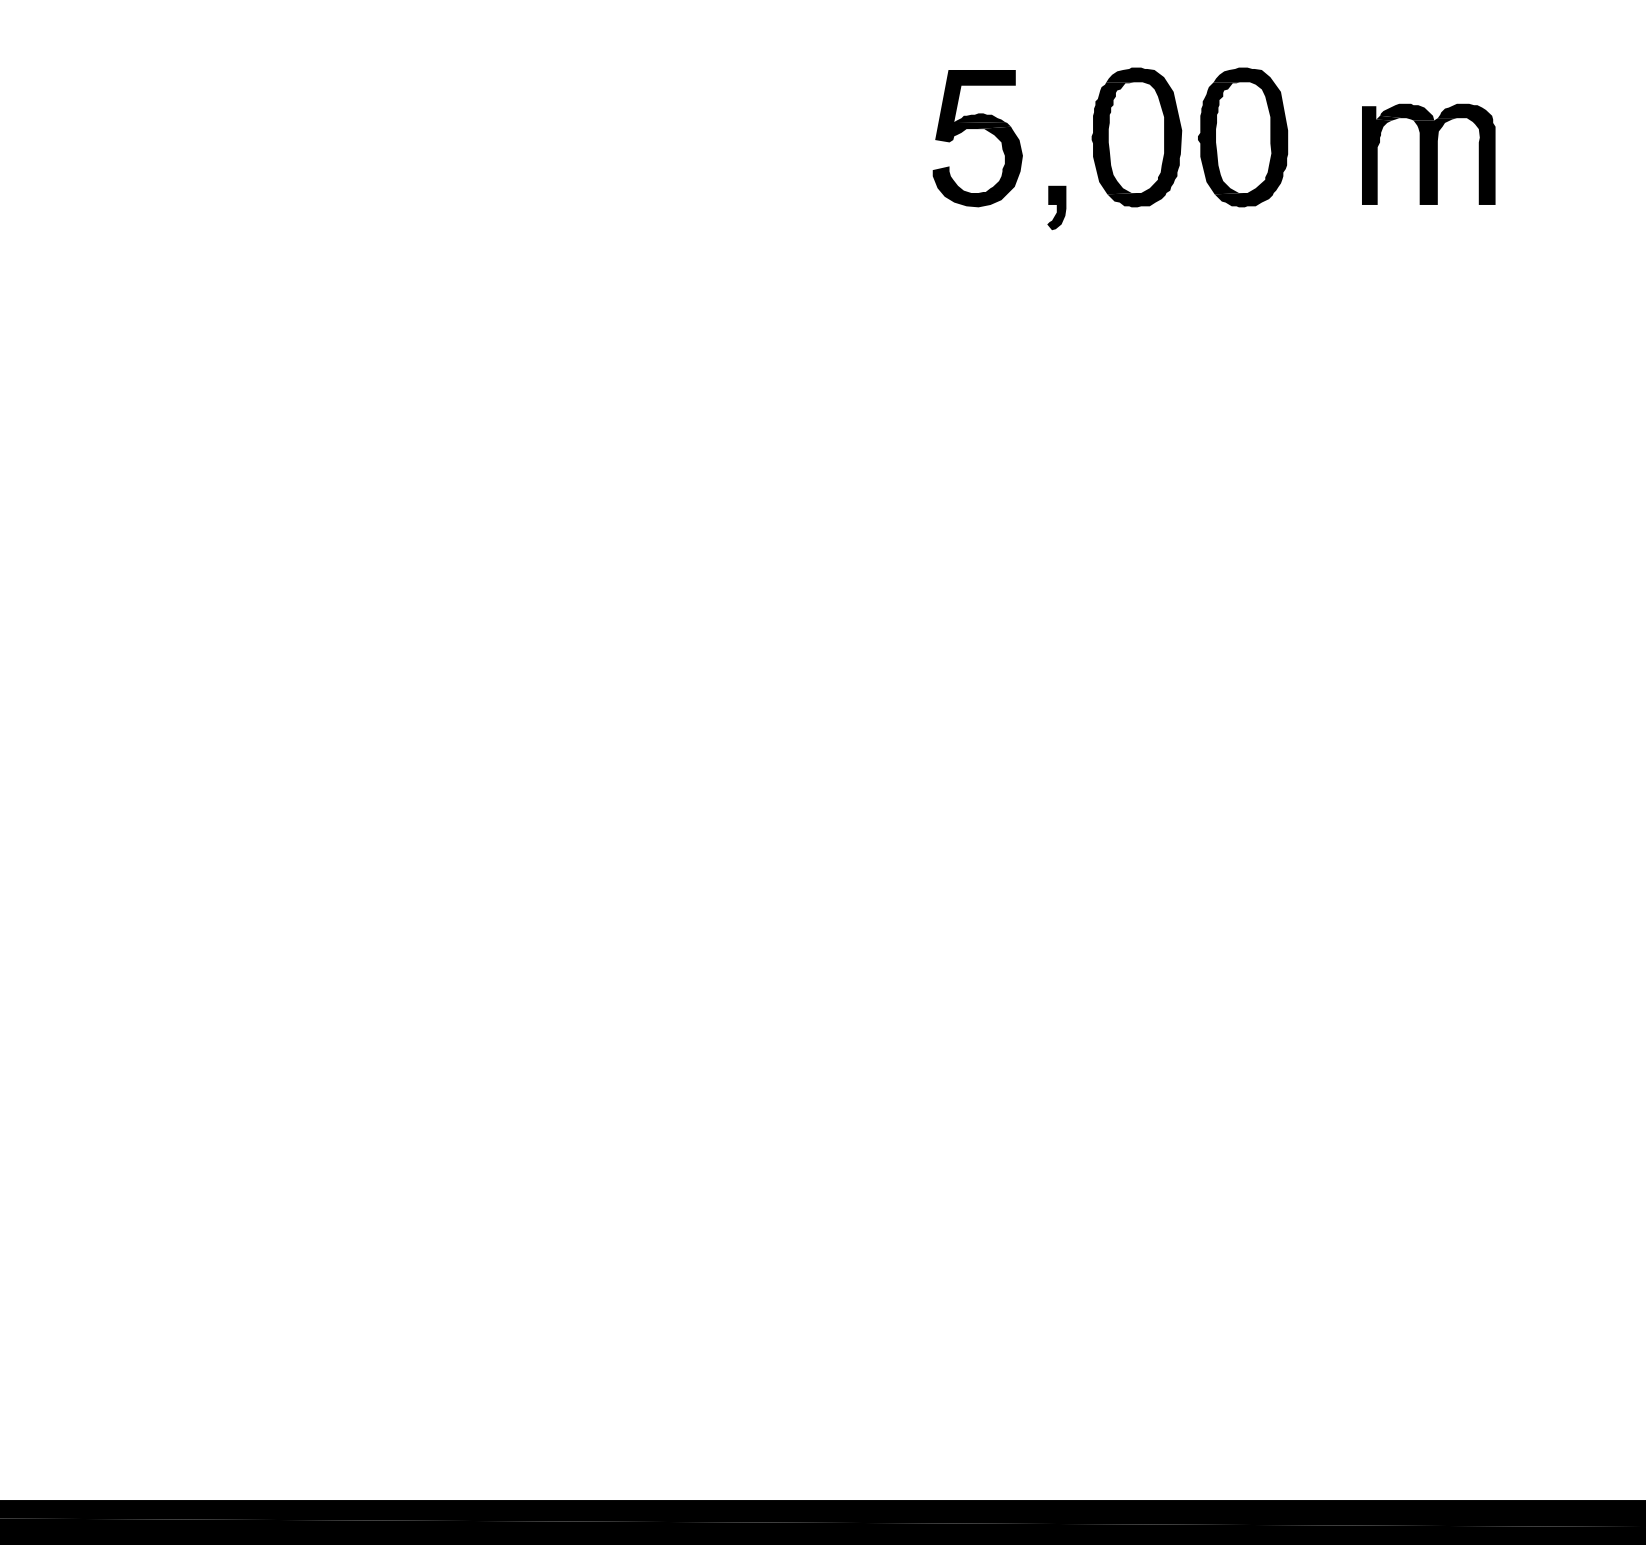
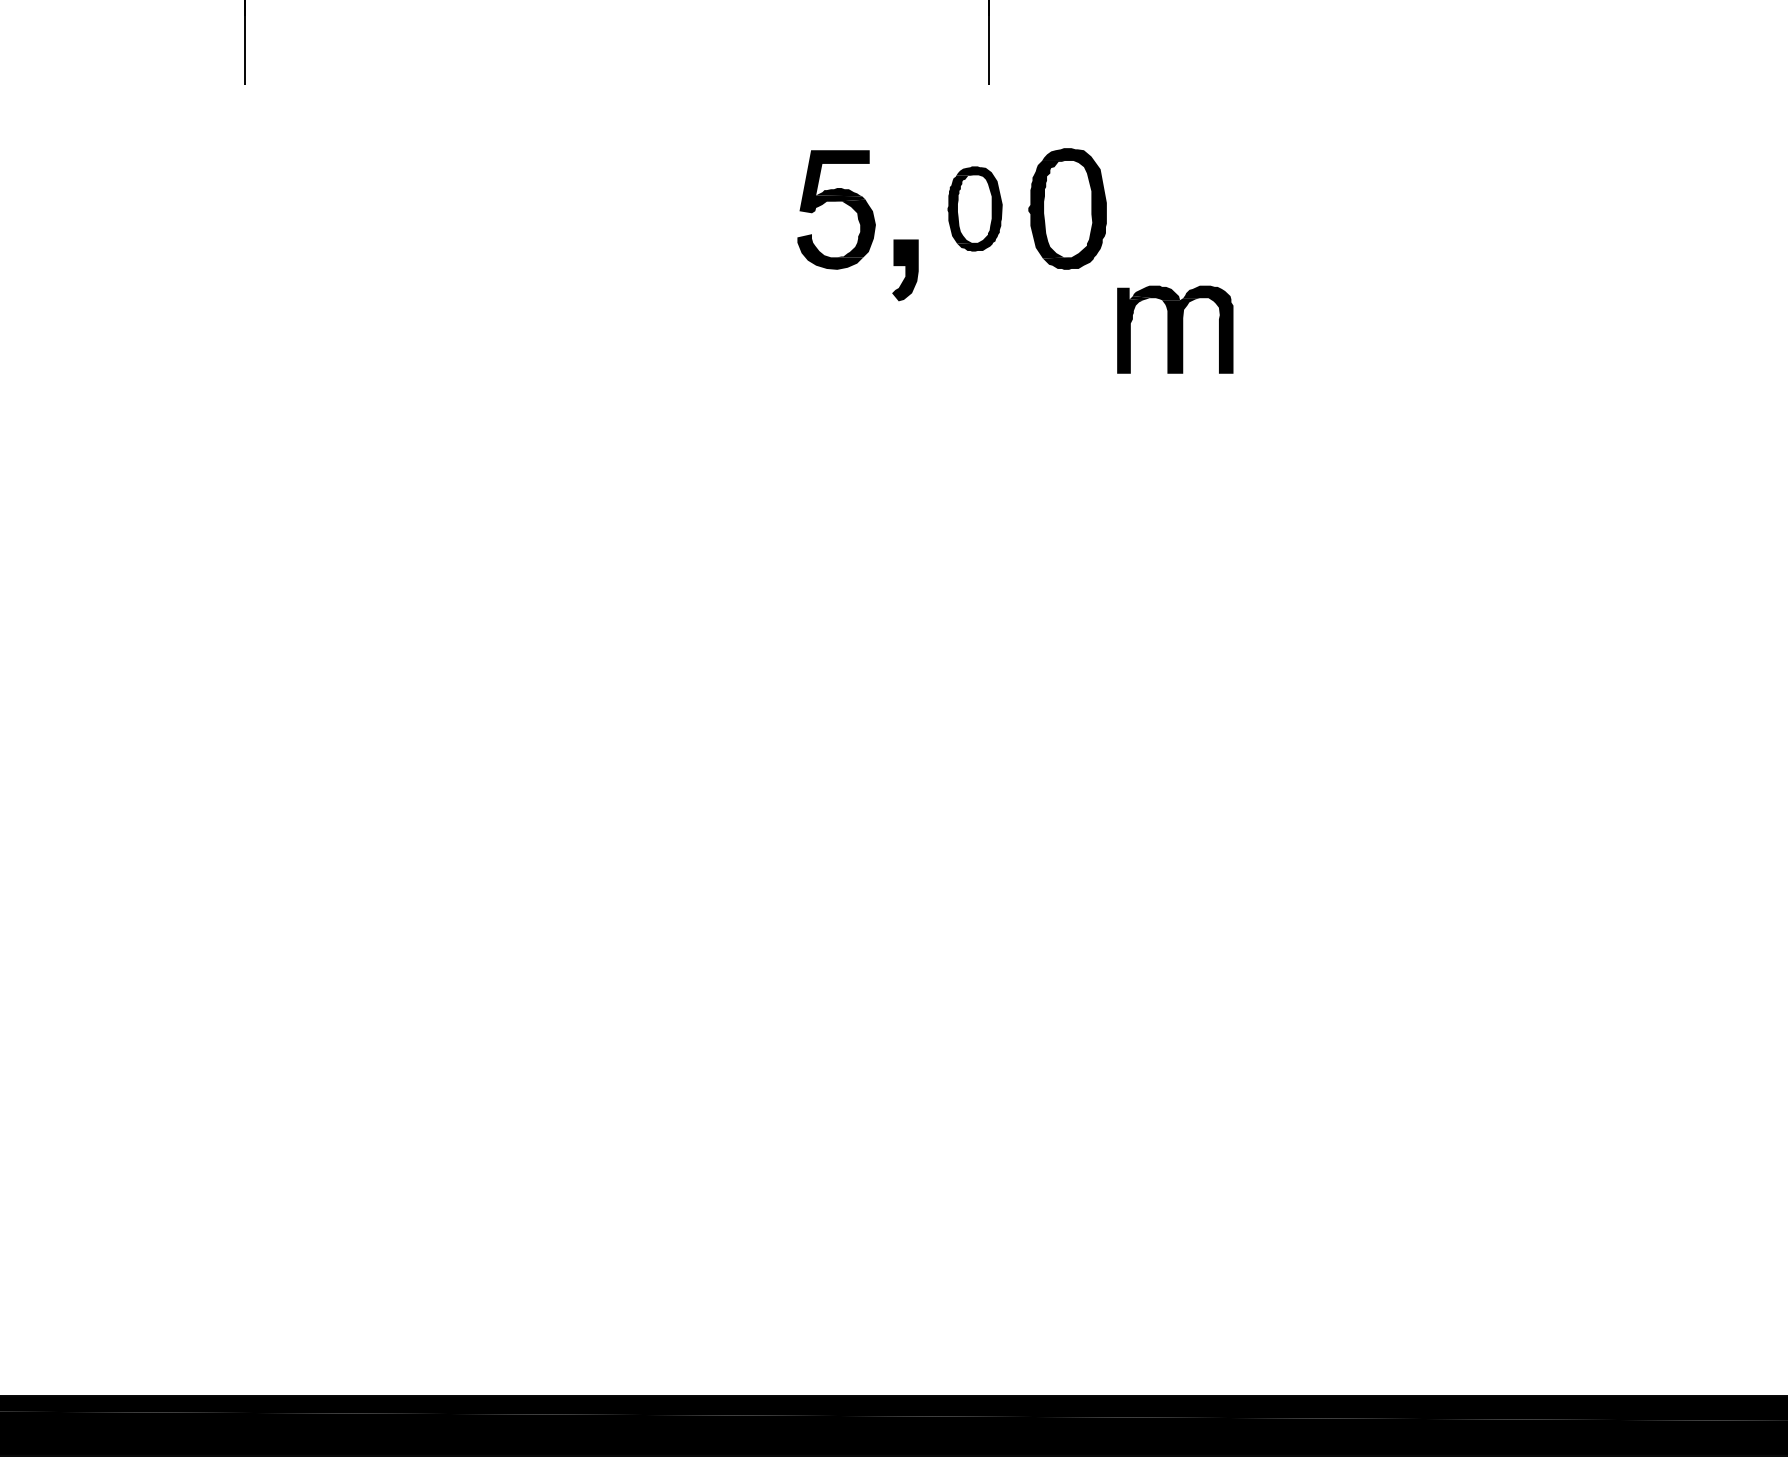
part: (1136, 136) -> (974, 208), size x0.7
part: (1428, 154) -> (1175, 329), moved
part: (1056, 208) -> (905, 270), size x1.6

